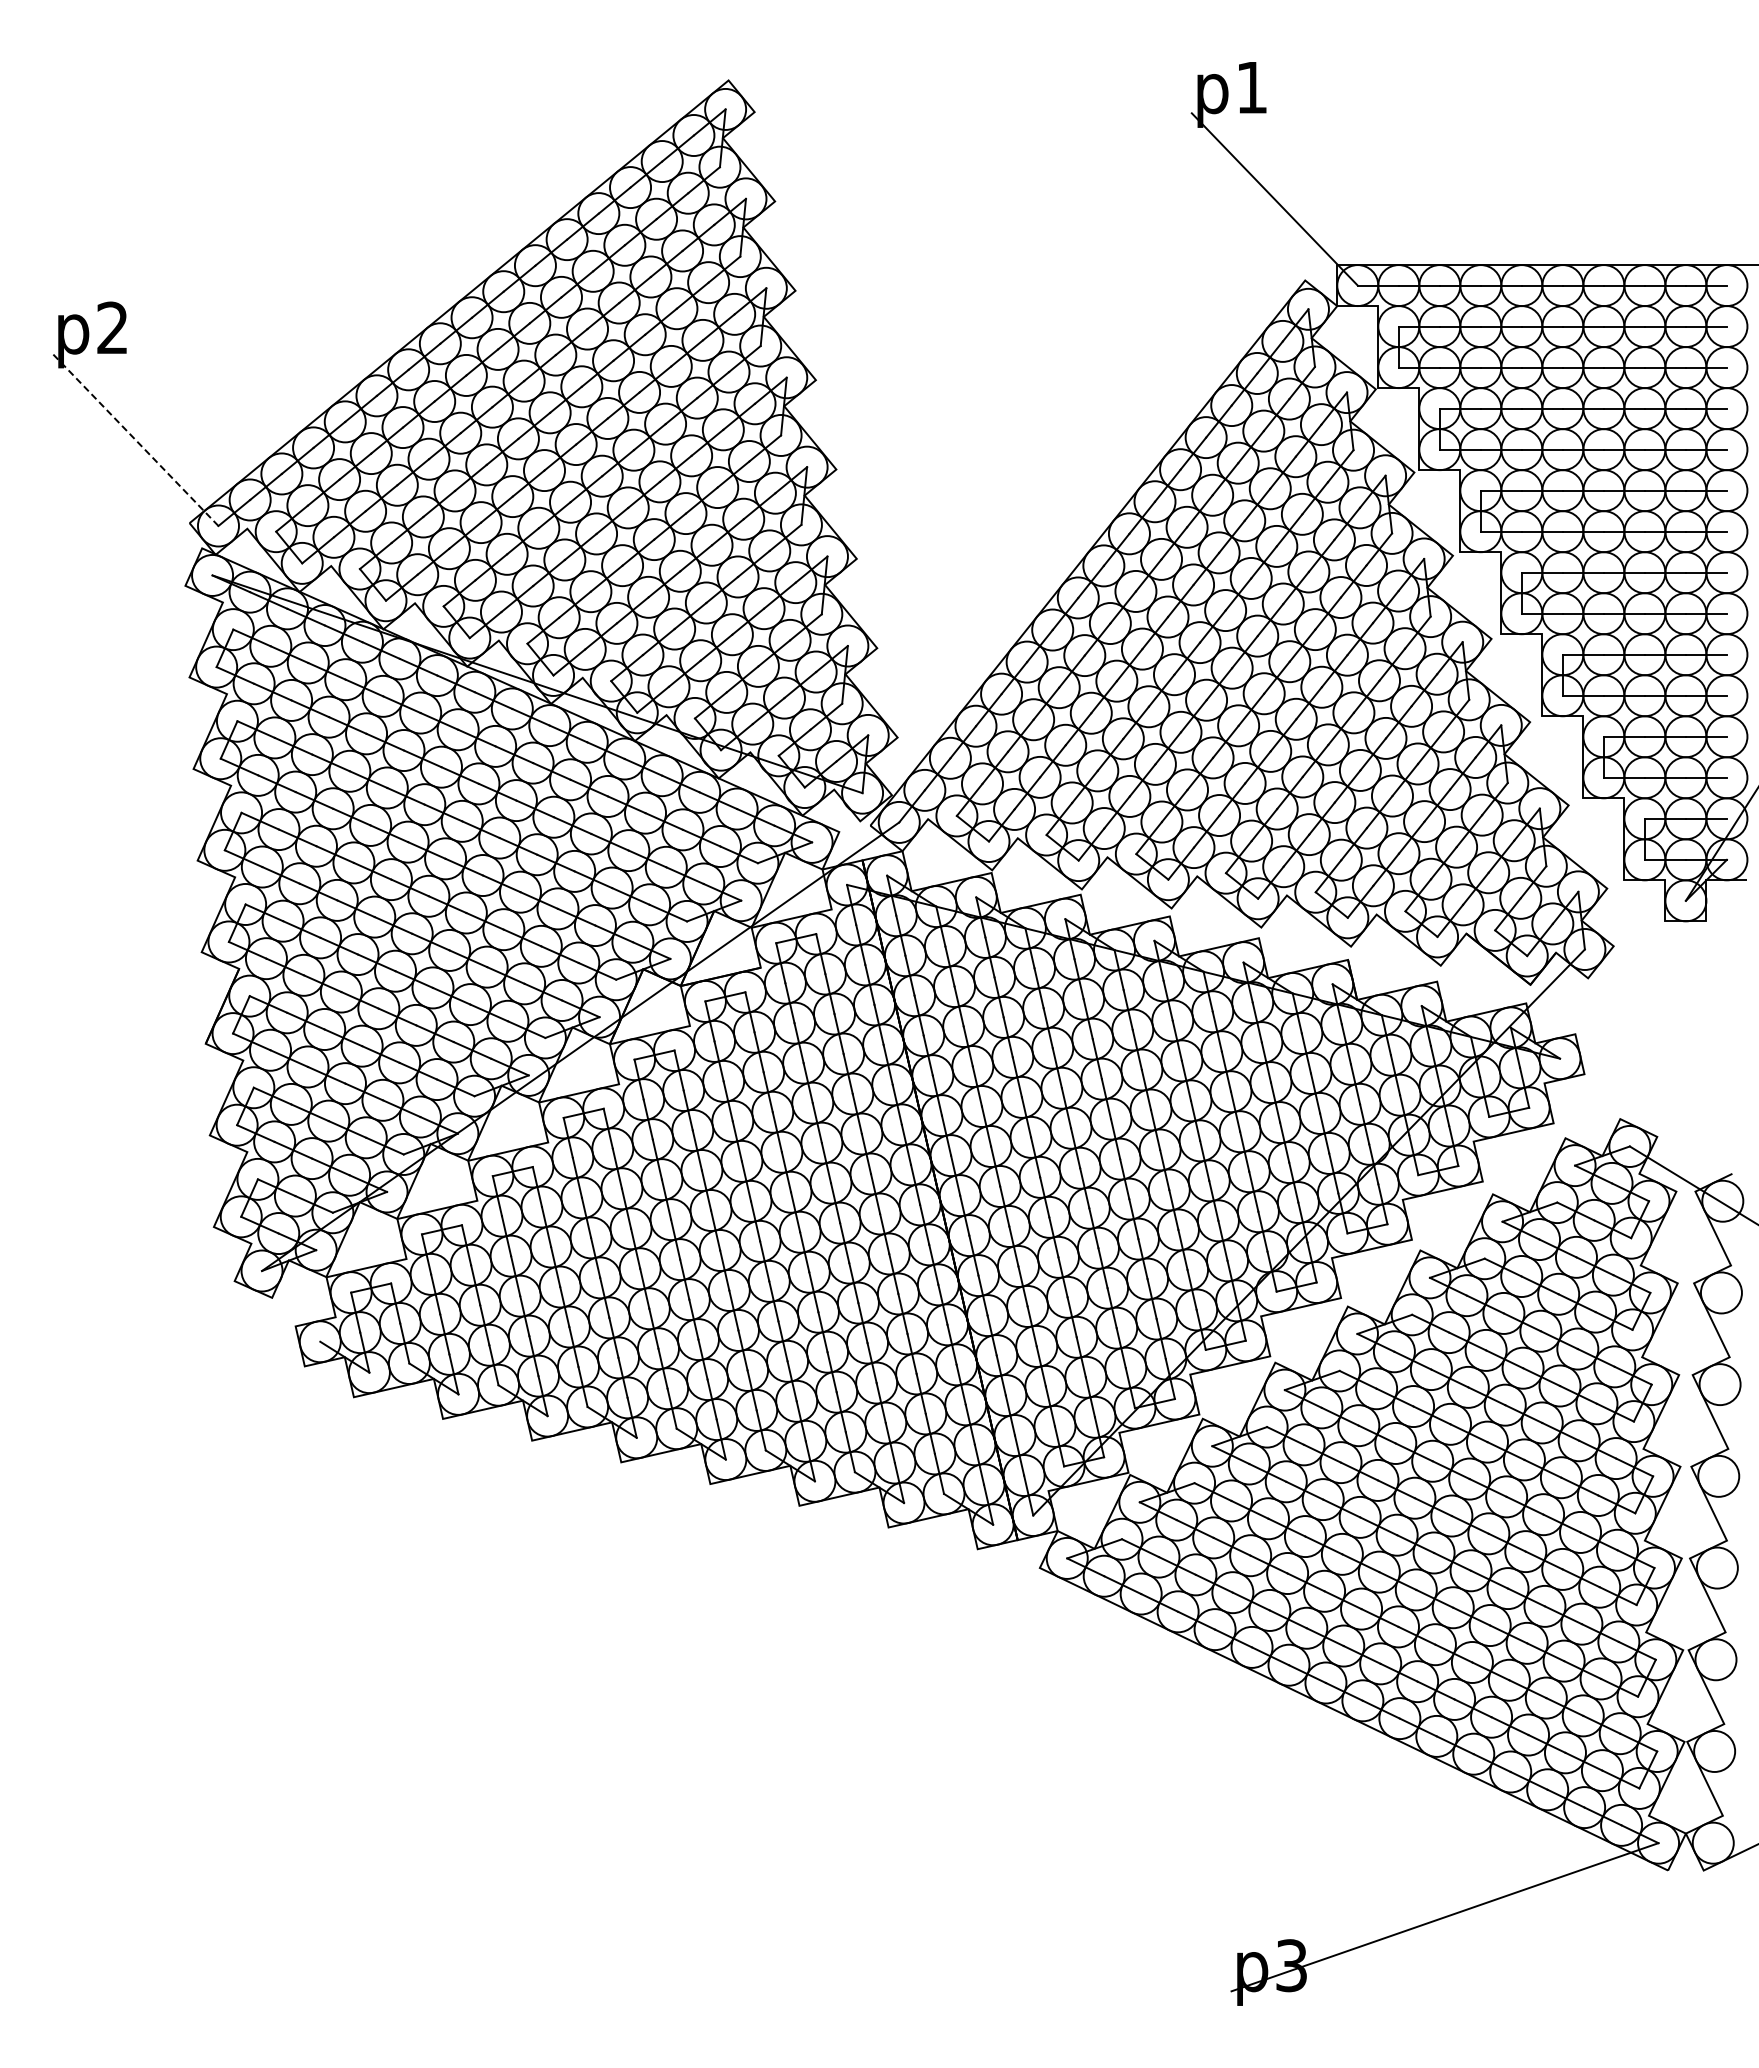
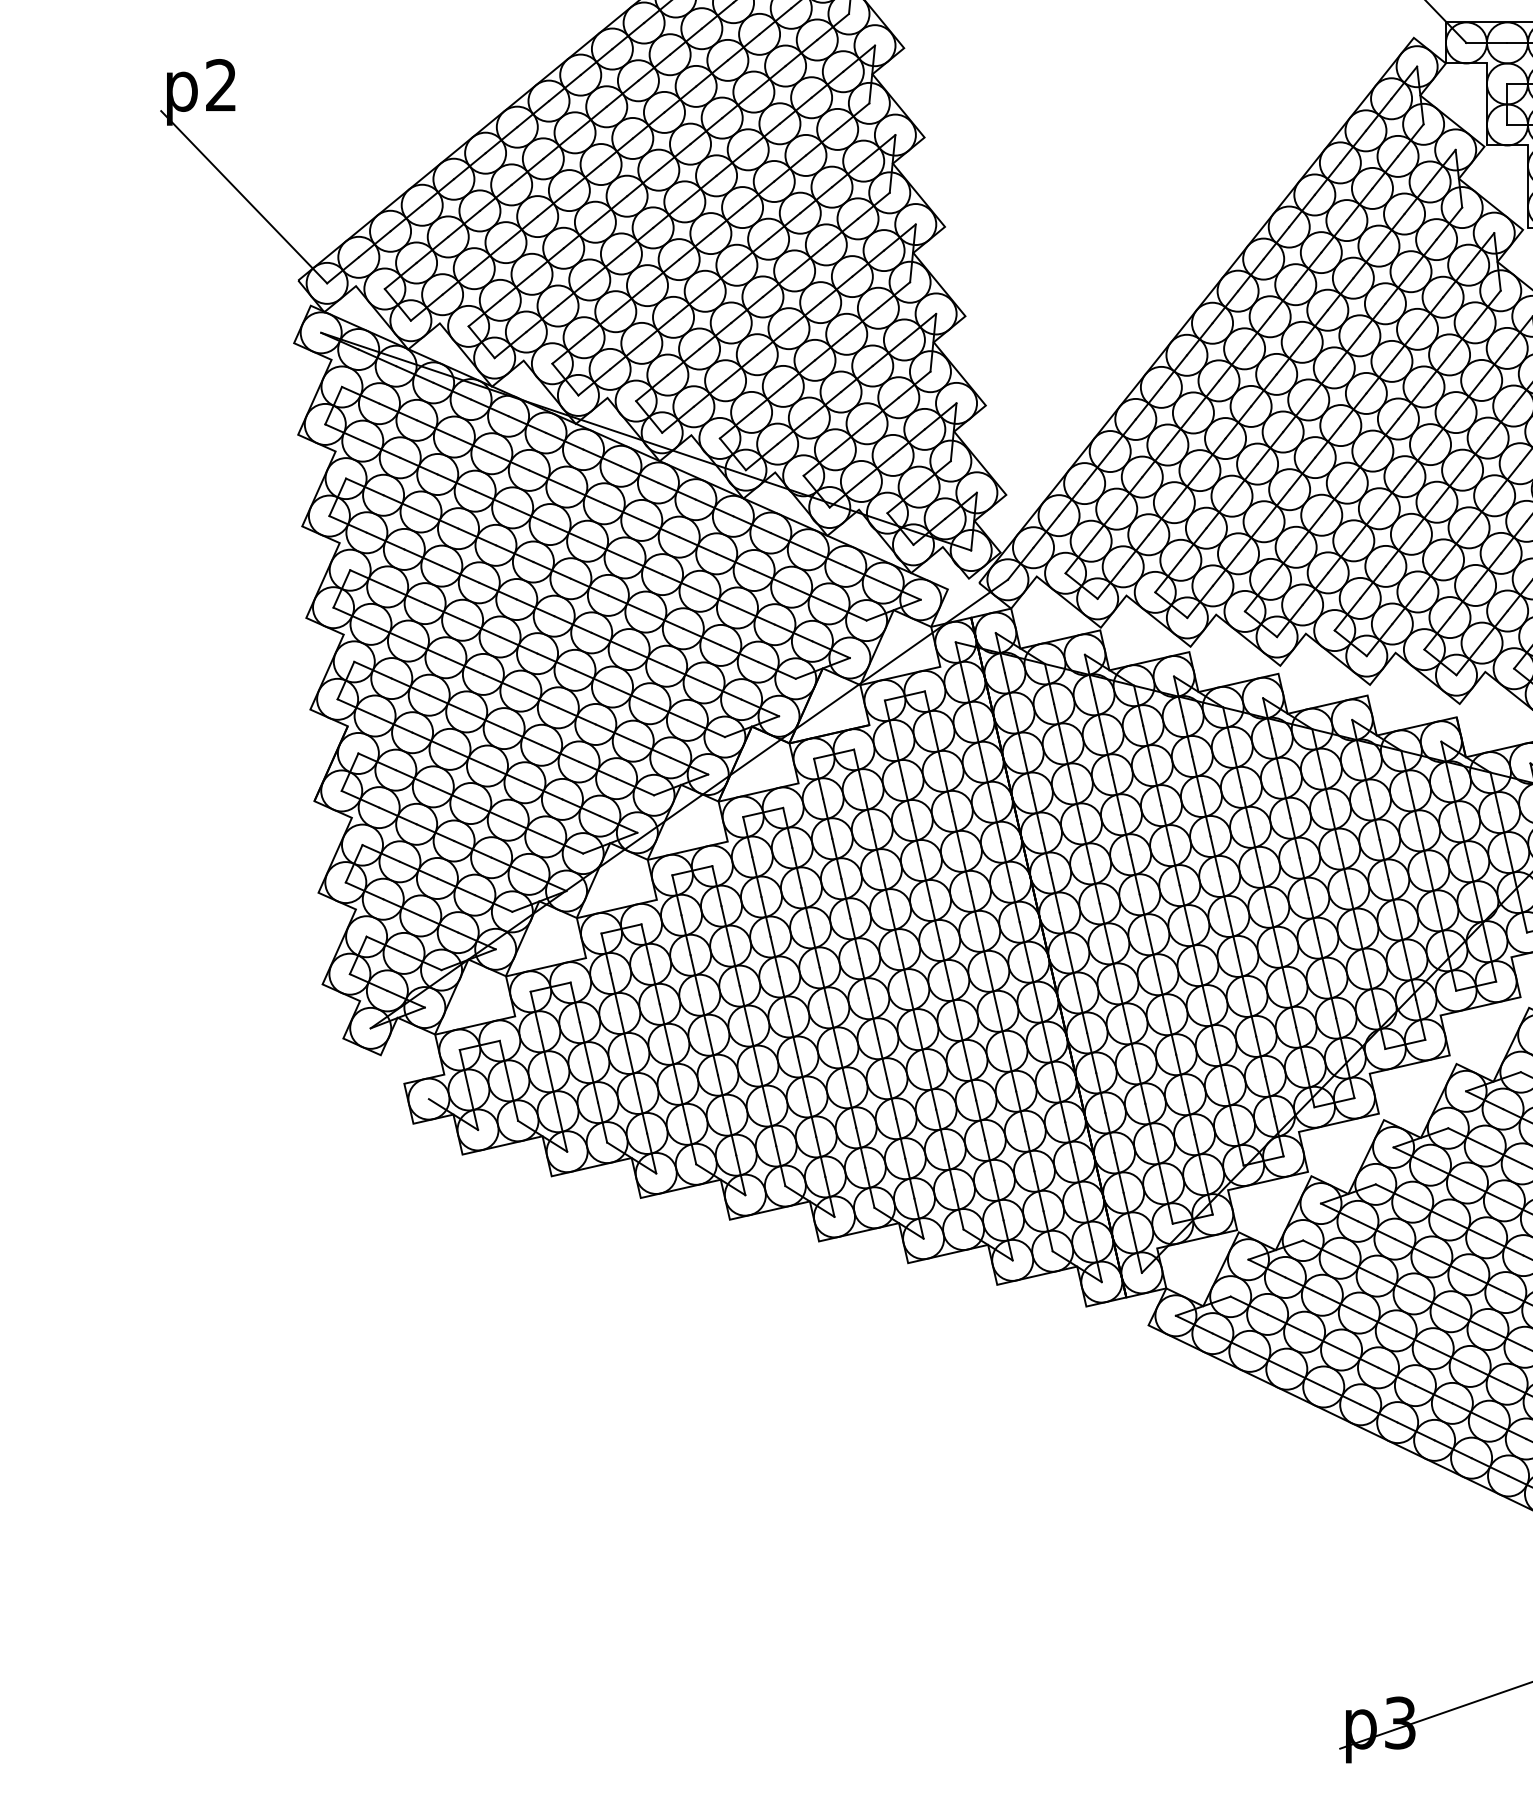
line: (135, 439) -> (244, 196), dashed -> solid

